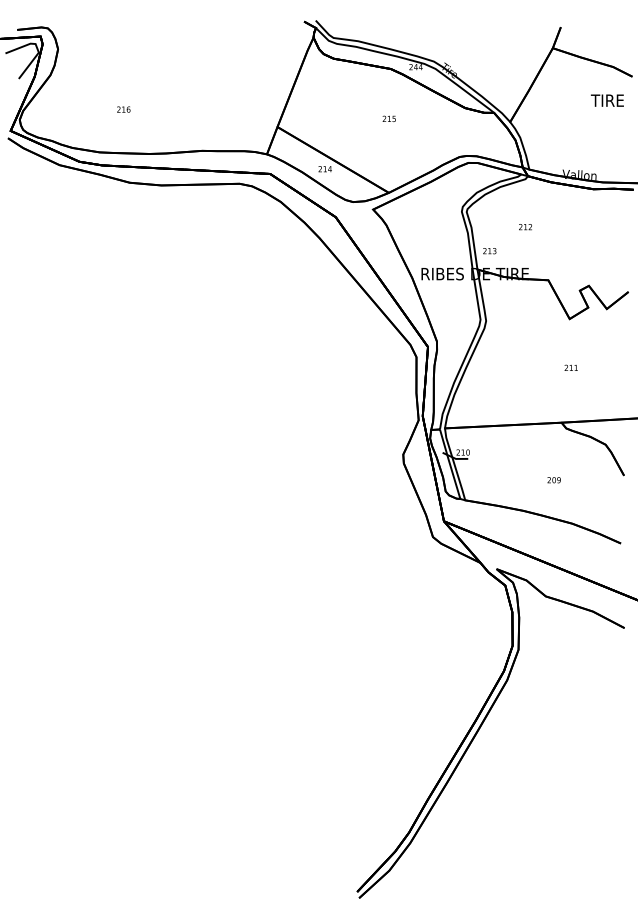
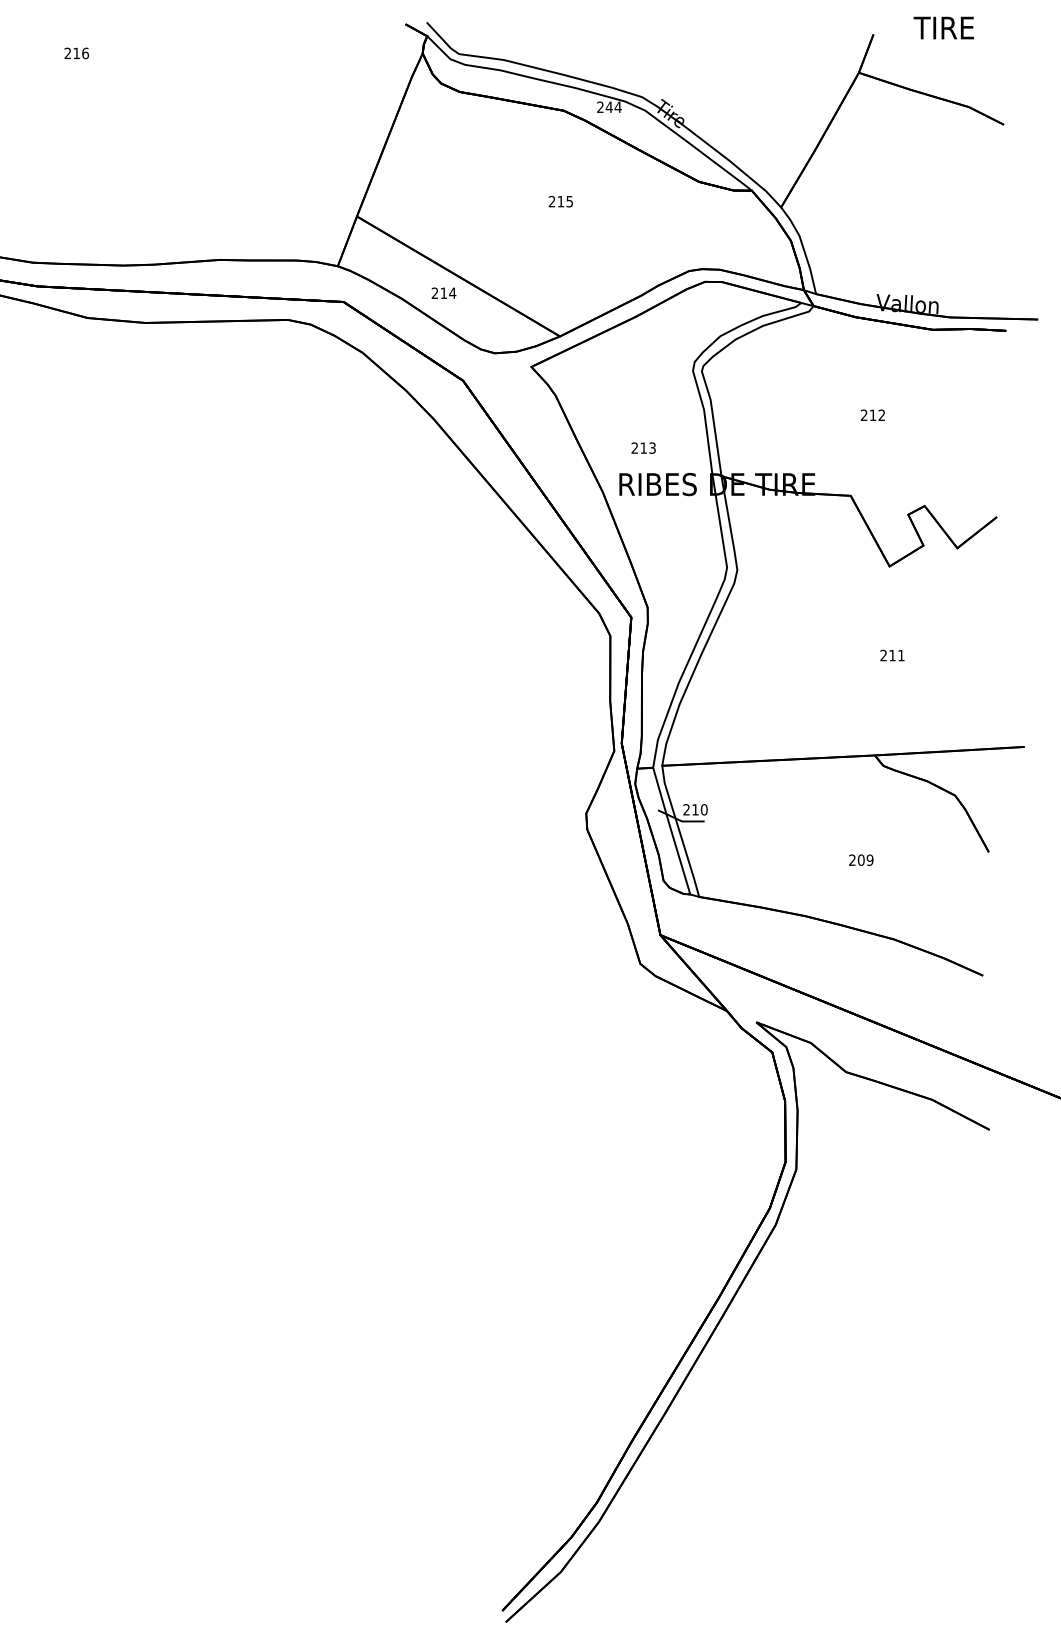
text: (607, 100) -> (943, 27), moved
text: (123, 109) -> (76, 53), moved
text: (525, 227) -> (872, 416), moved
text: (489, 251) -> (643, 448), moved

